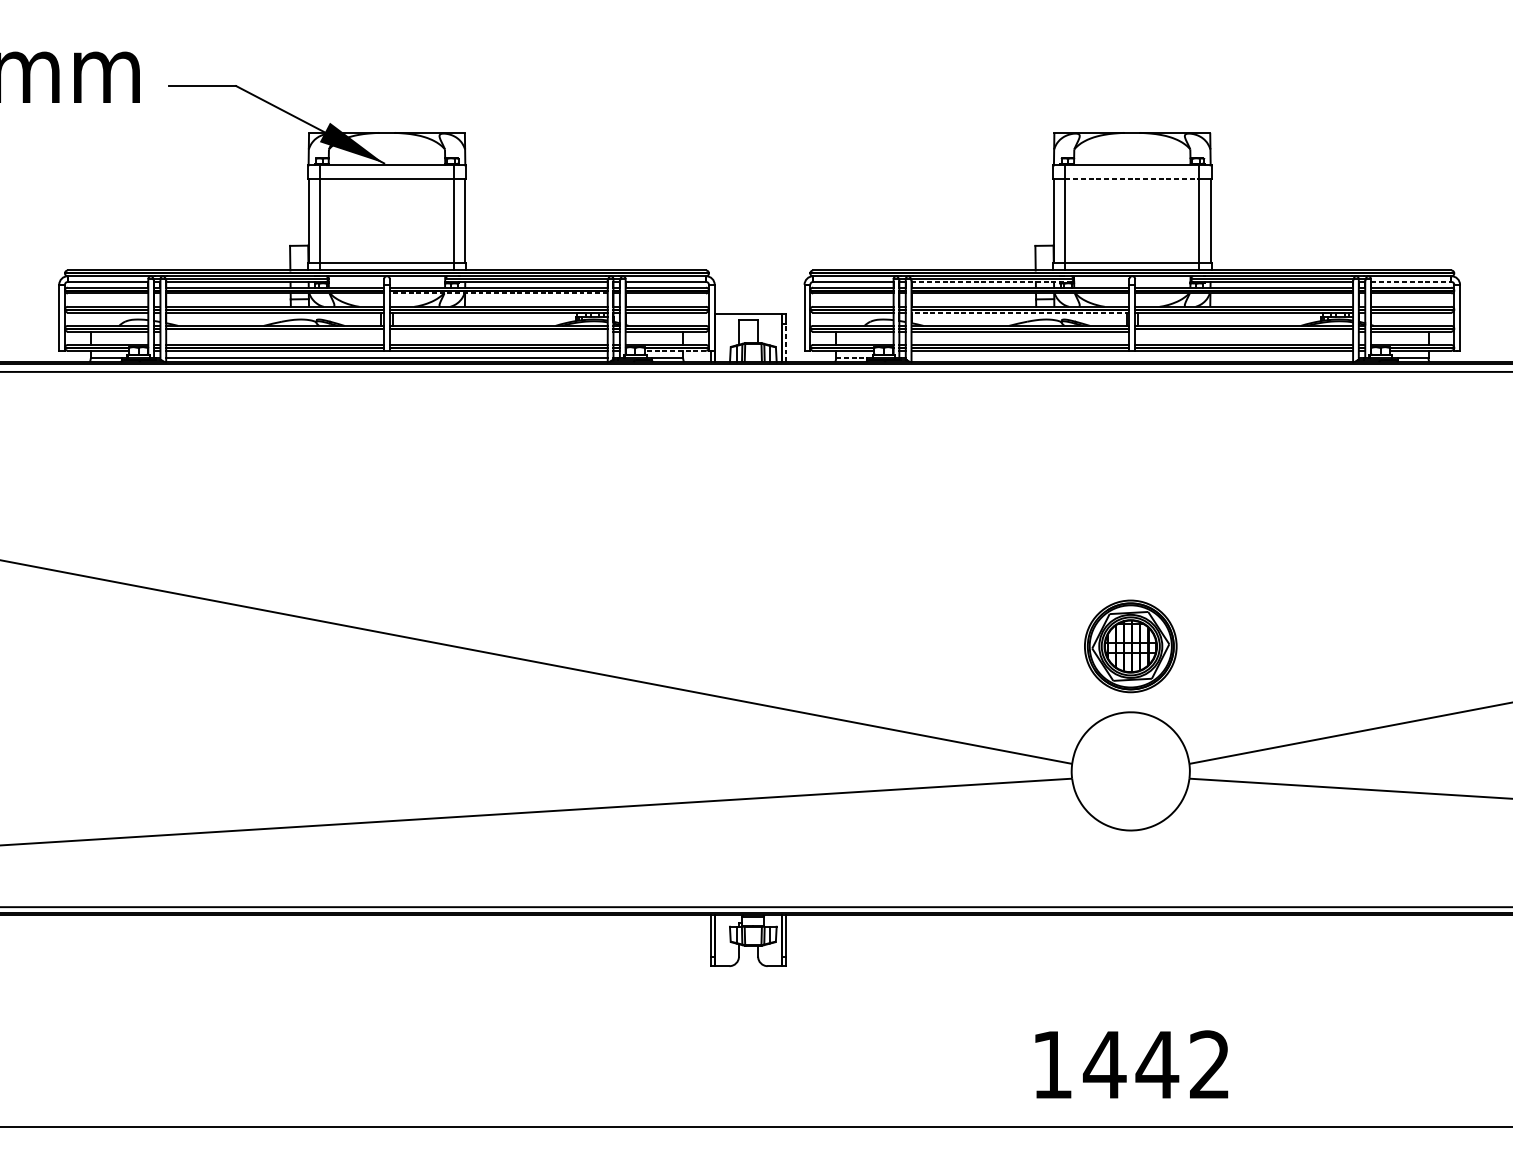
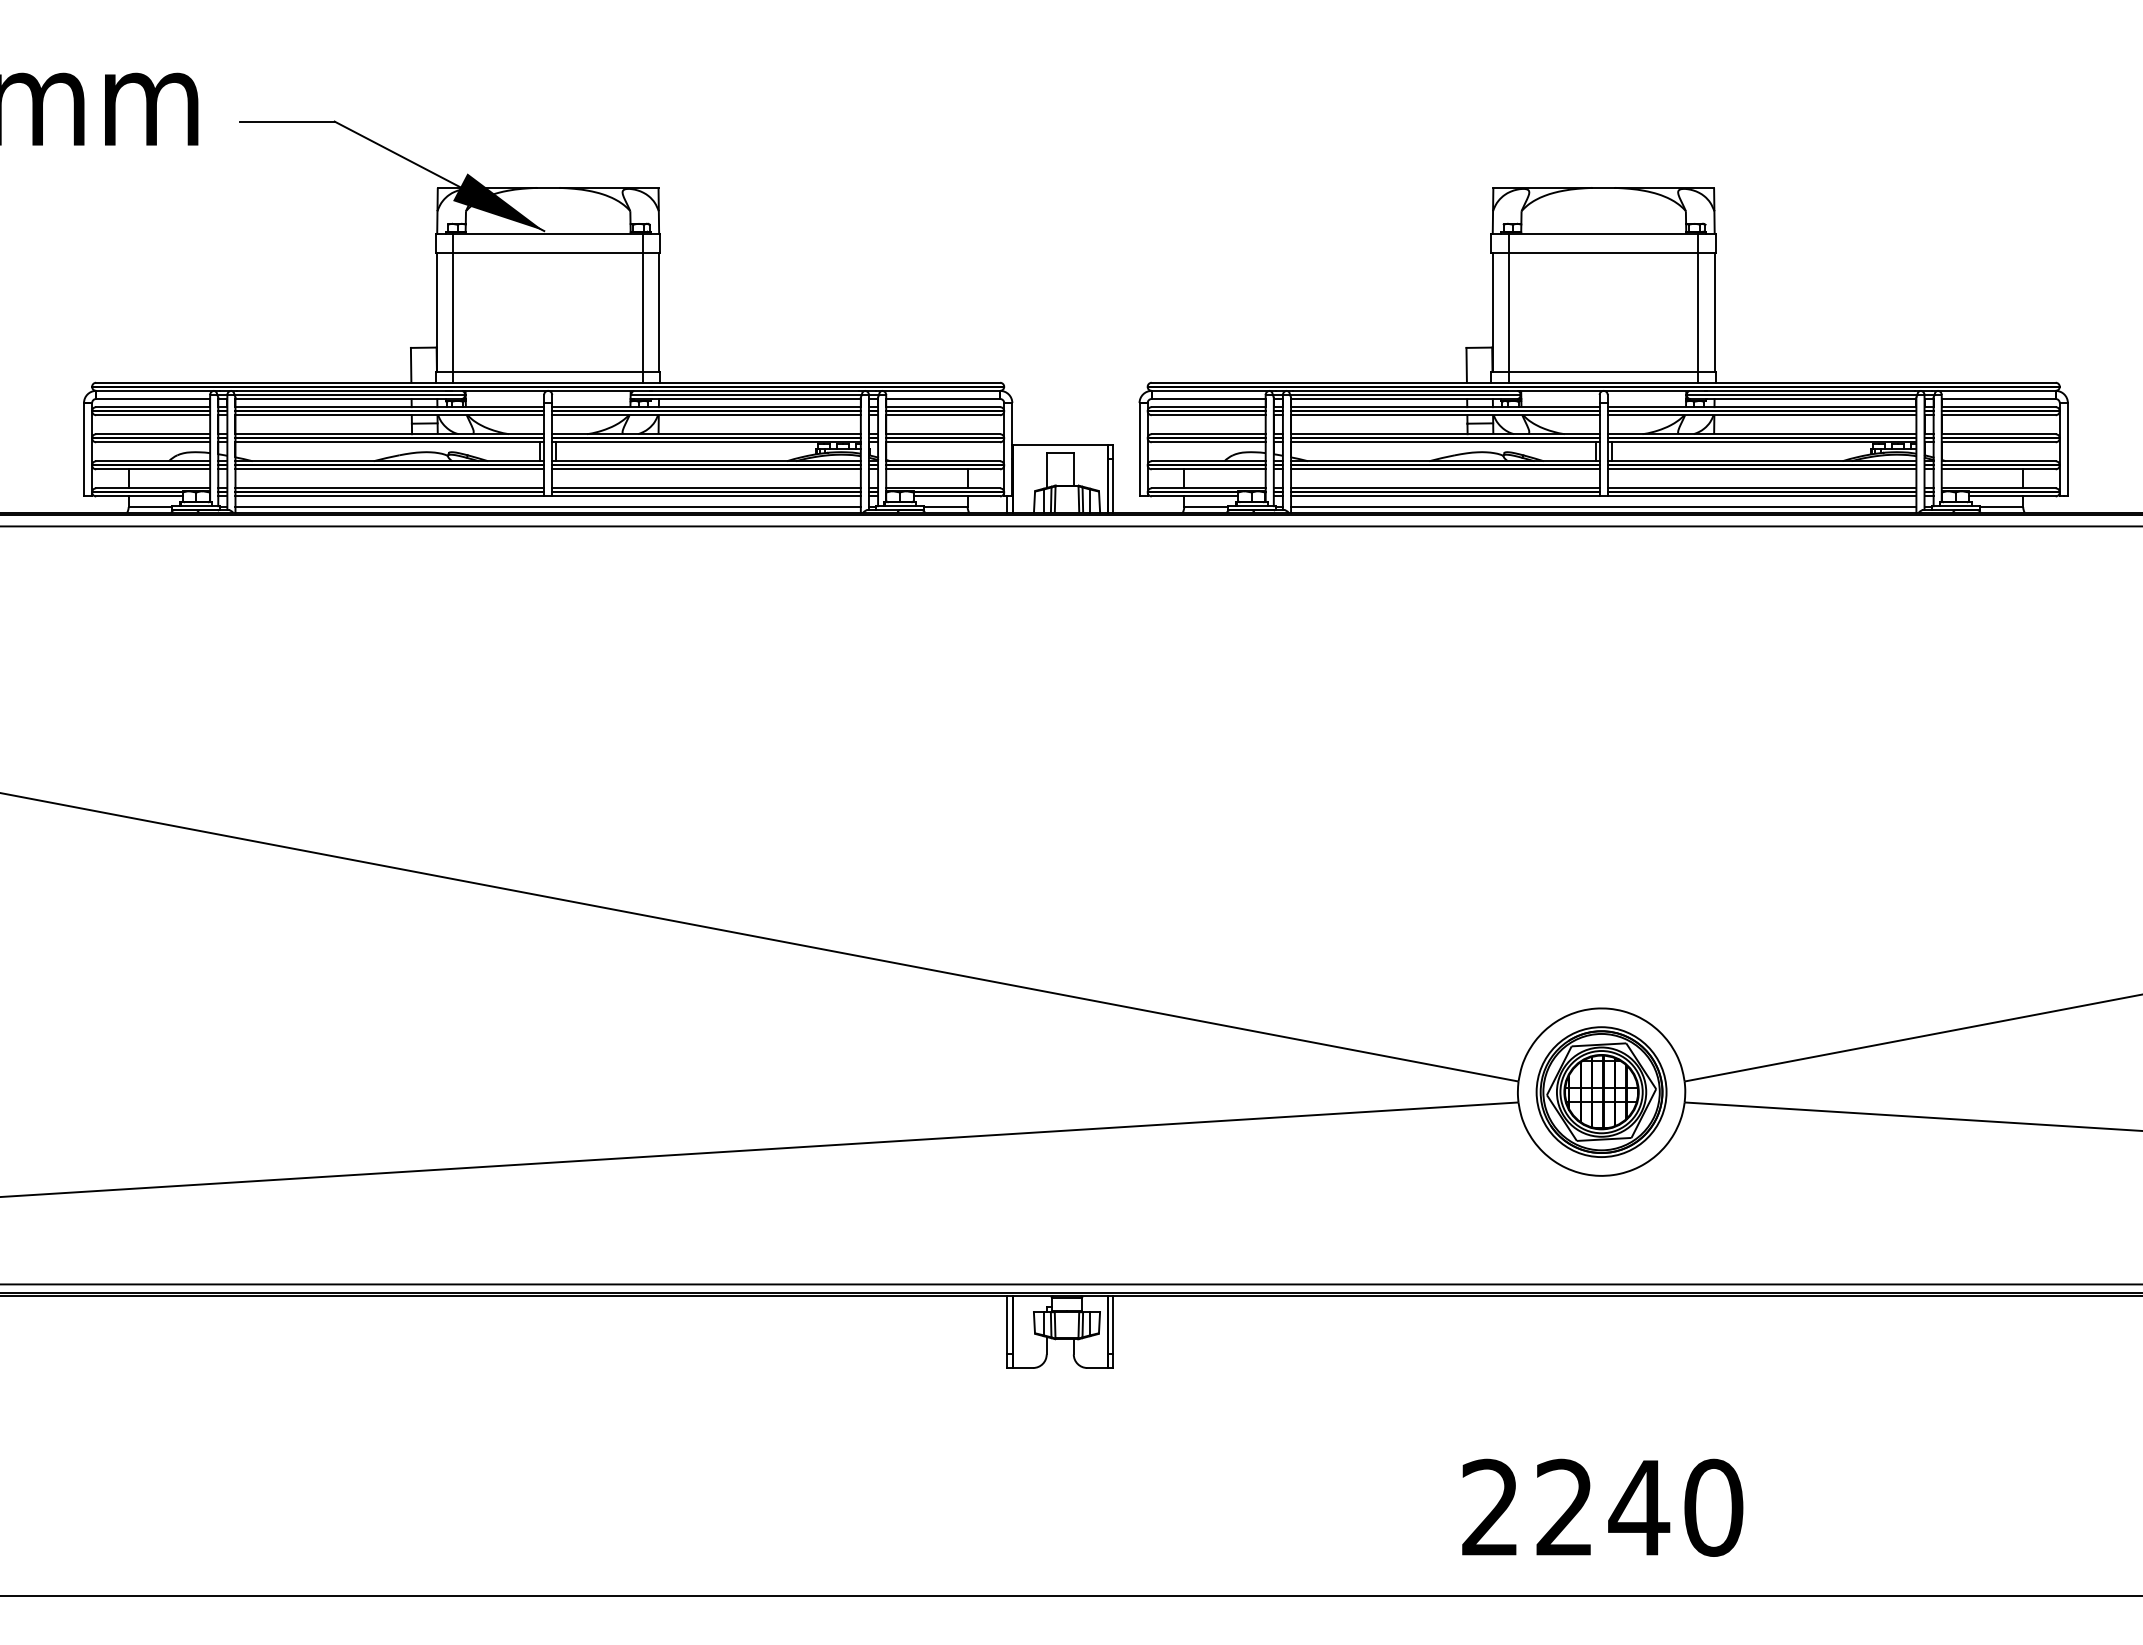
line: (1132, 178) -> (1603, 252), dashed -> solid
line: (991, 282) -> (1404, 399), dashed -> solid
line: (1411, 282) -> (1998, 399), dashed -> solid
line: (498, 293) -> (706, 415), dashed -> solid
line: (1019, 312) -> (1444, 442), dashed -> solid
line: (274, 331) -> (389, 469), added
line: (498, 331) -> (706, 469), added
line: (1243, 331) -> (1761, 469), added
line: (786, 343) -> (1113, 485), dashed -> solid
line: (675, 350) -> (956, 496), dashed -> solid
line: (851, 358) -> (1206, 507), dashed -> solid
line: (1132, 358) -> (1603, 507), added
part: (1130, 645) -> (1601, 1091), moved
text: (1131, 1064) -> (1602, 1507), 1442 -> 2240

